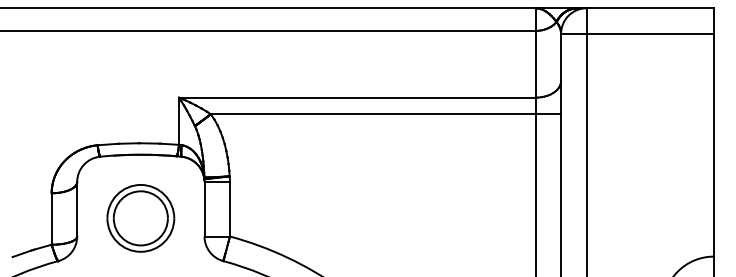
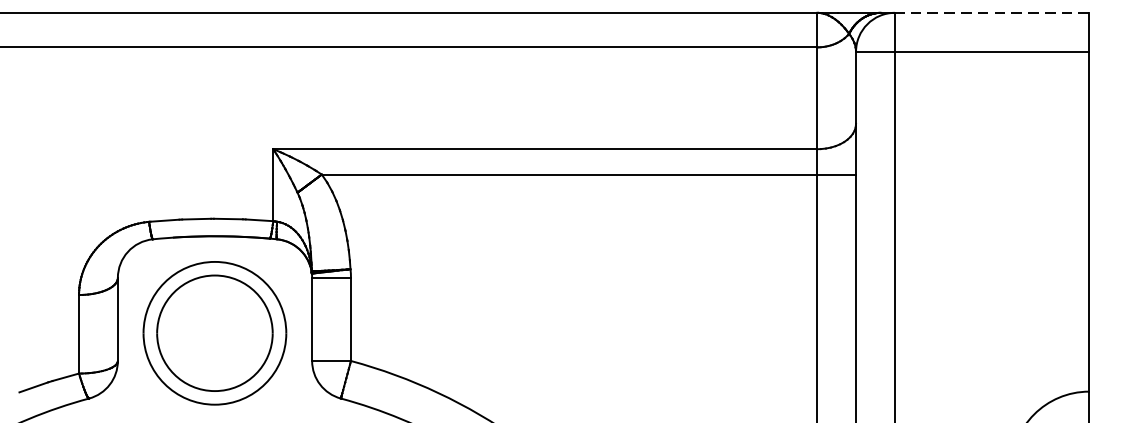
line: (650, 8) -> (992, 13), solid -> dashed
part: (140, 218) -> (214, 333), size x1.4

